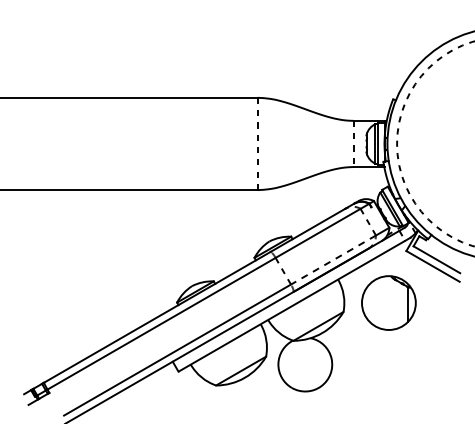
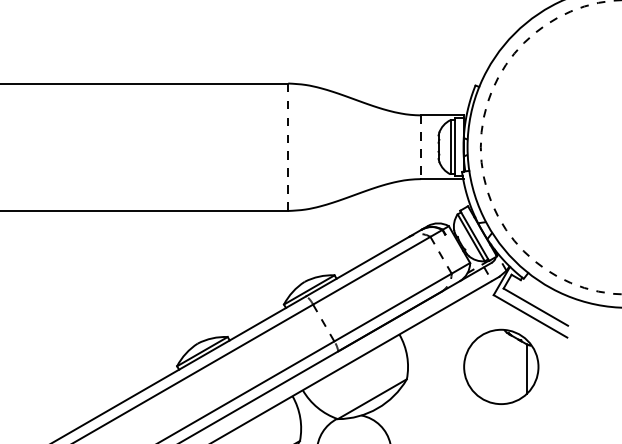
line: (333, 260) -> (393, 308), dashed -> solid
part: (388, 302) -> (500, 366), moved

